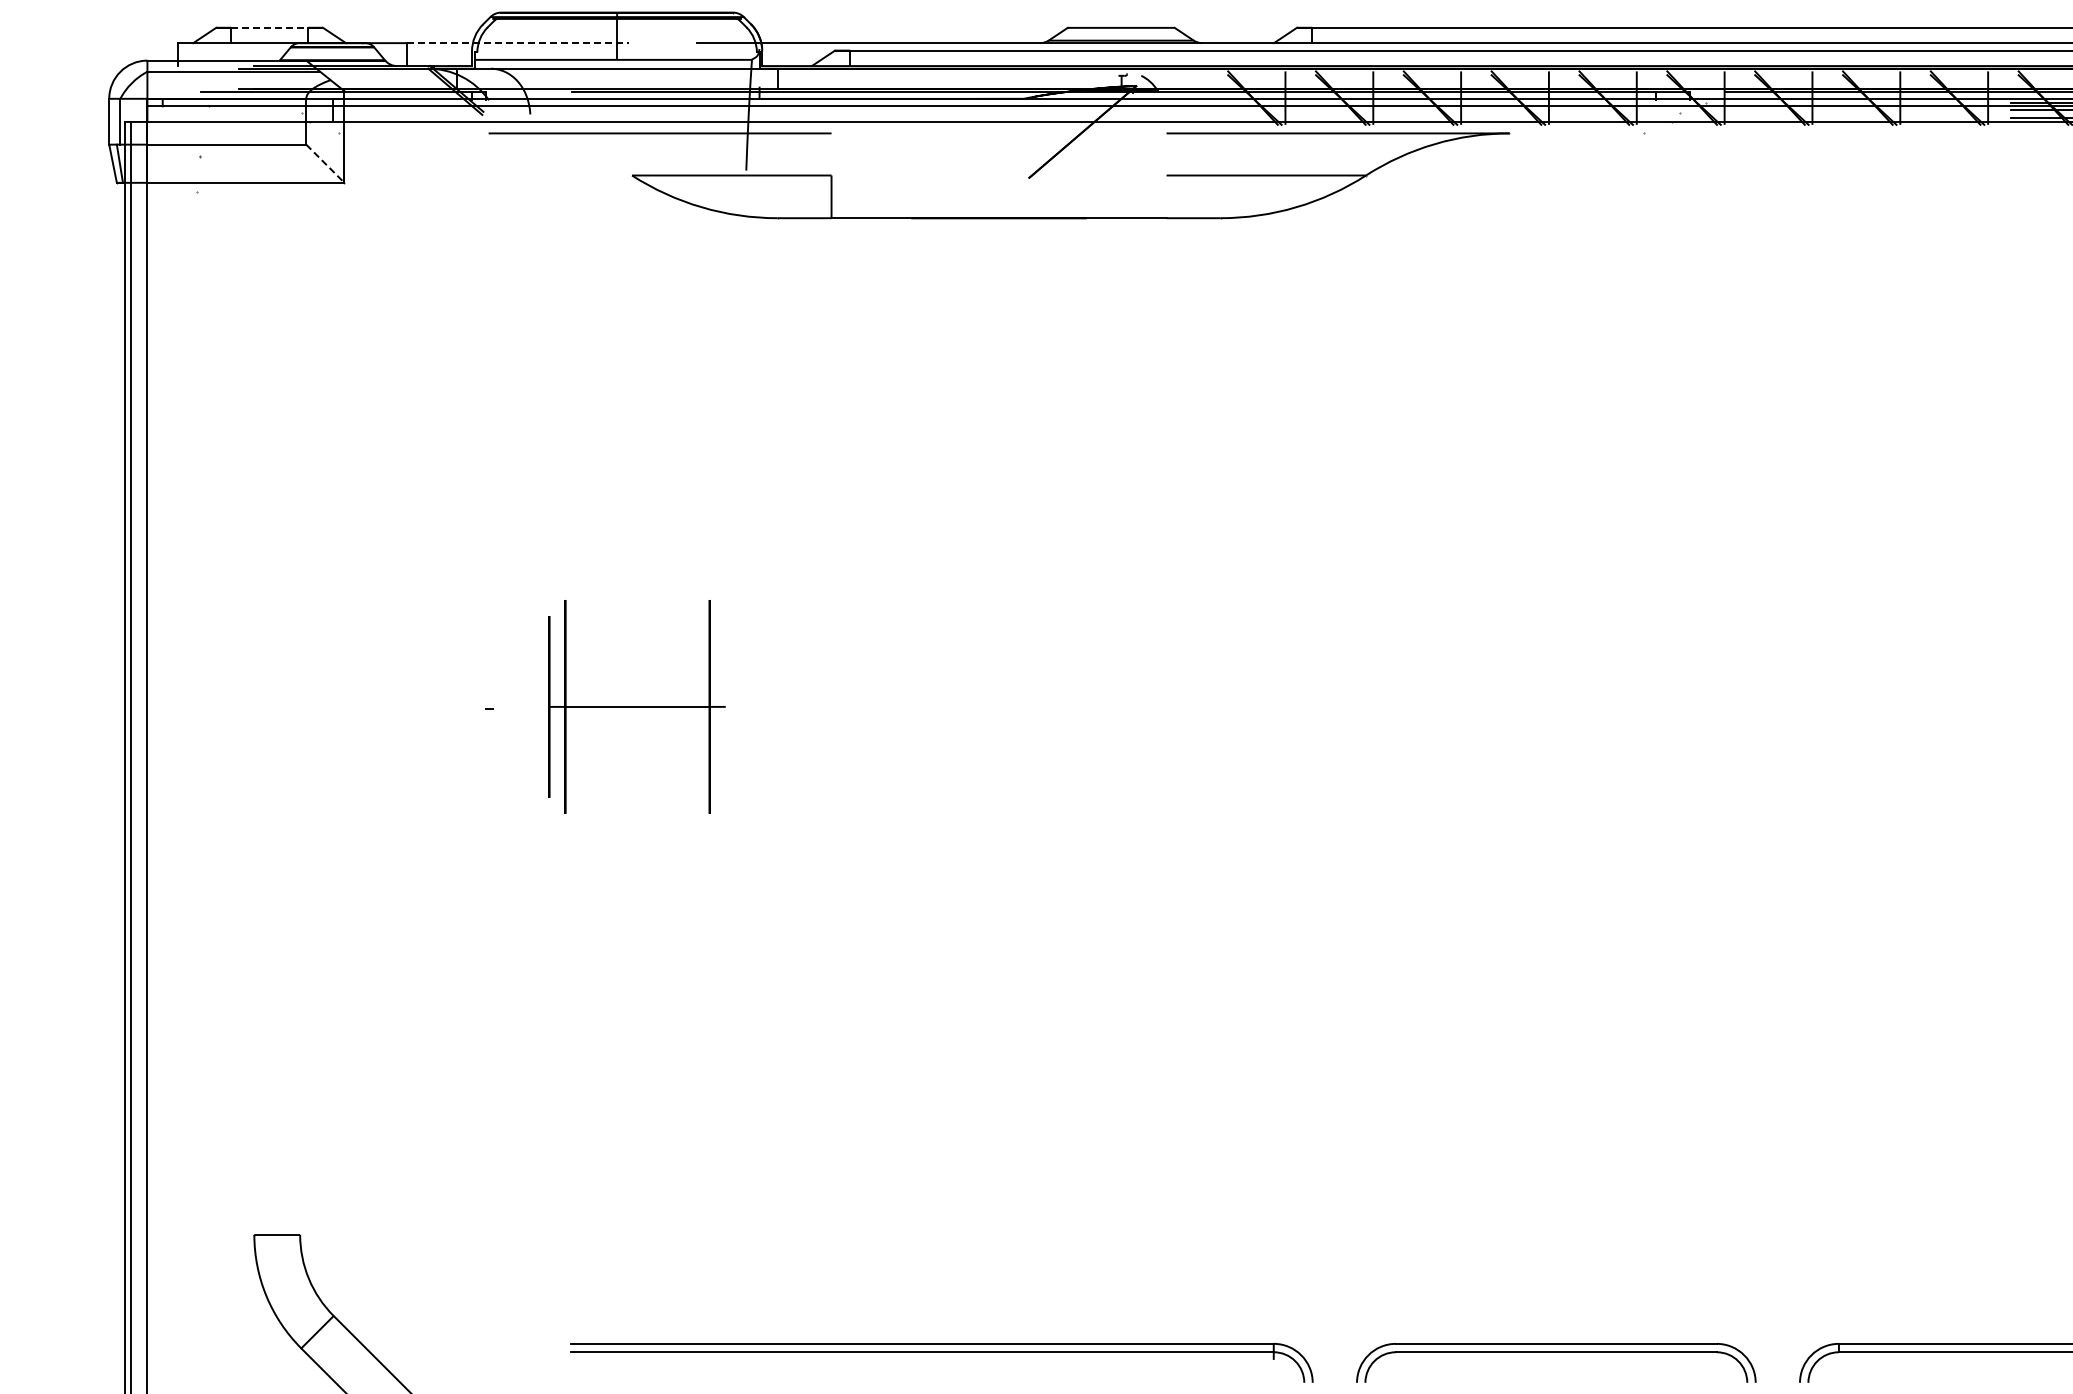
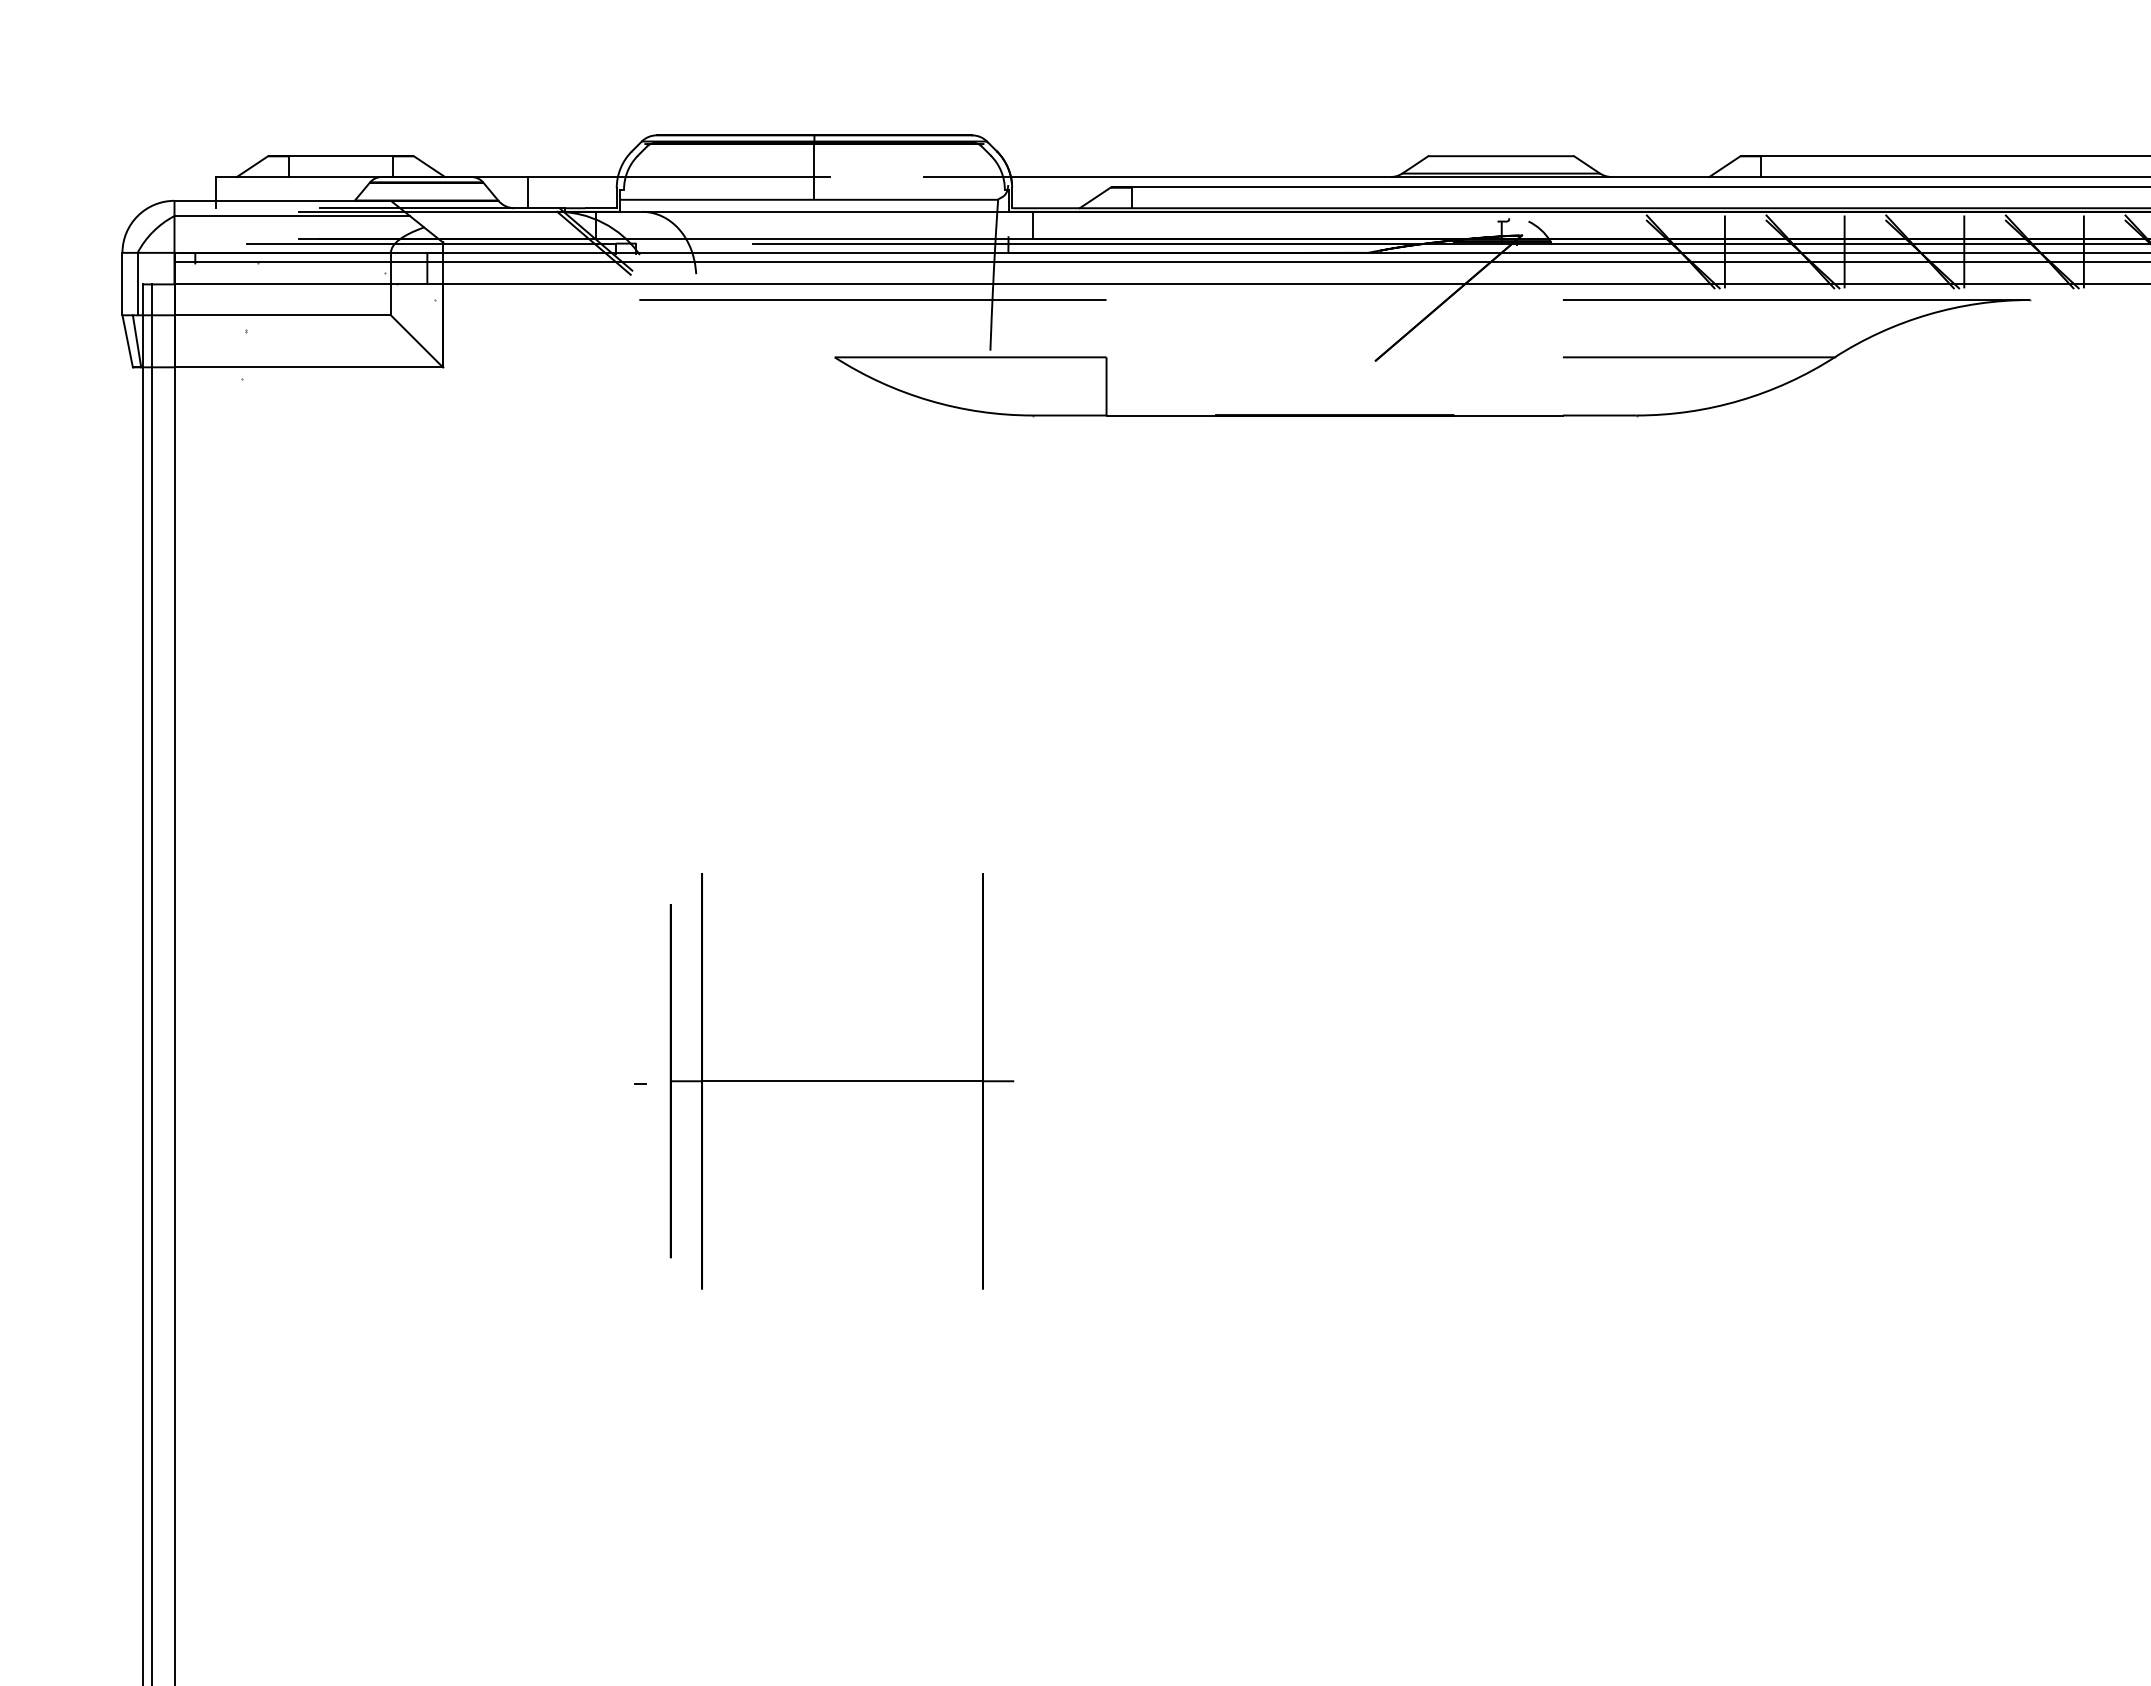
line: (270, 27) -> (342, 155), dashed -> solid
line: (517, 43) -> (678, 177), dashed -> solid
line: (325, 164) -> (417, 342), dashed -> solid
part: (636, 706) -> (840, 1080), size x1.43

